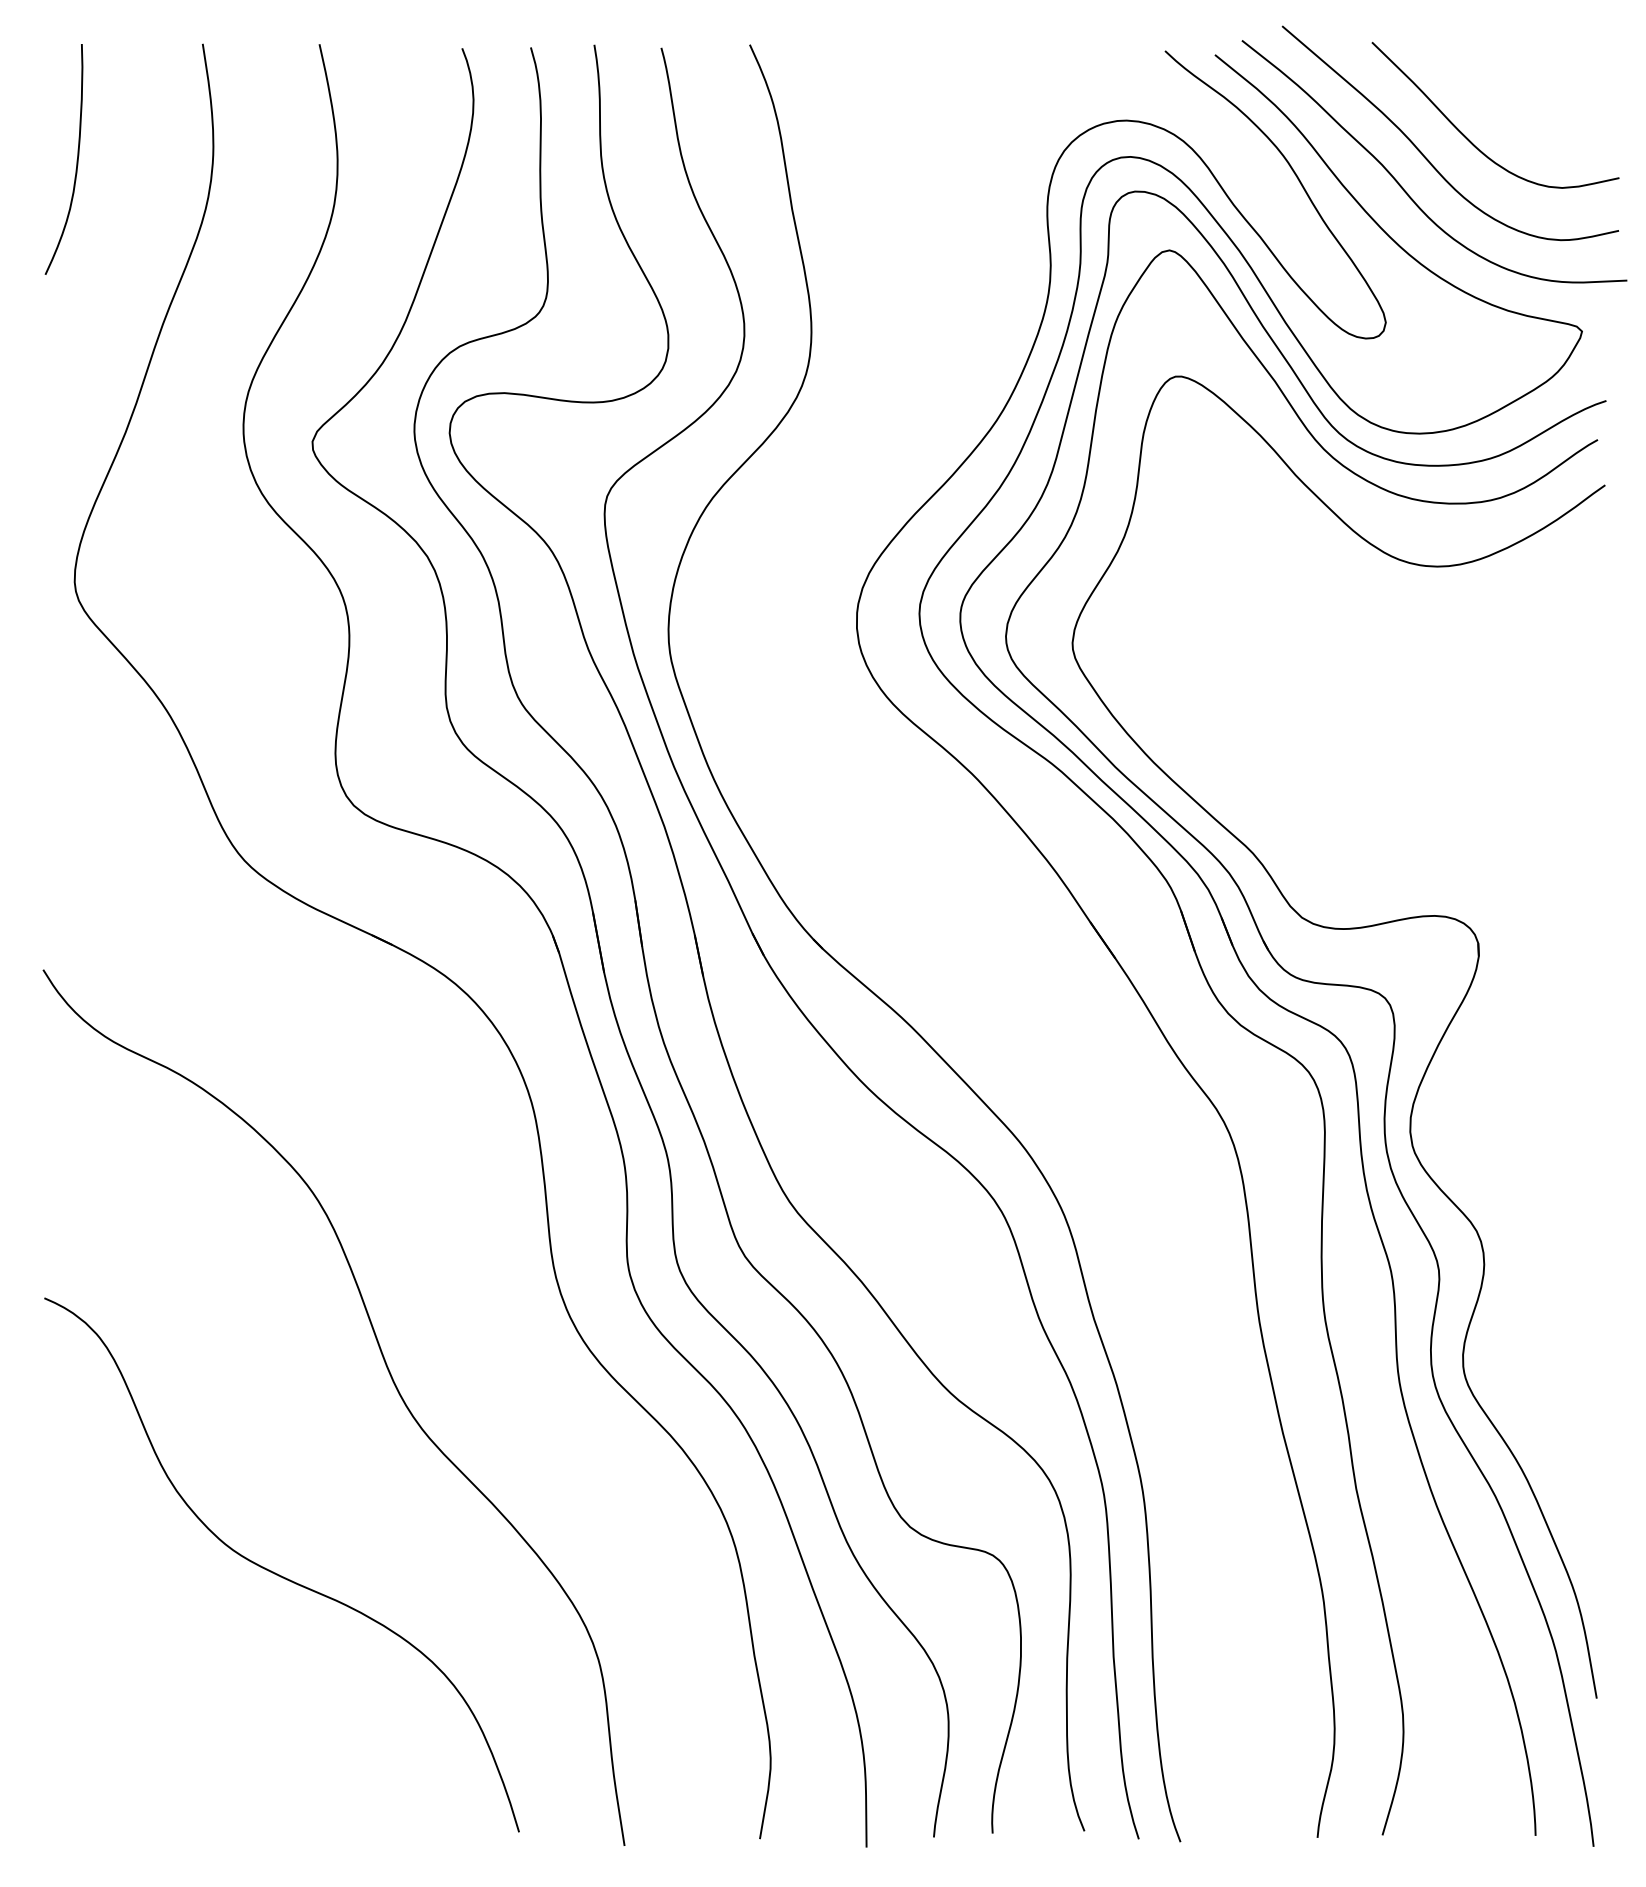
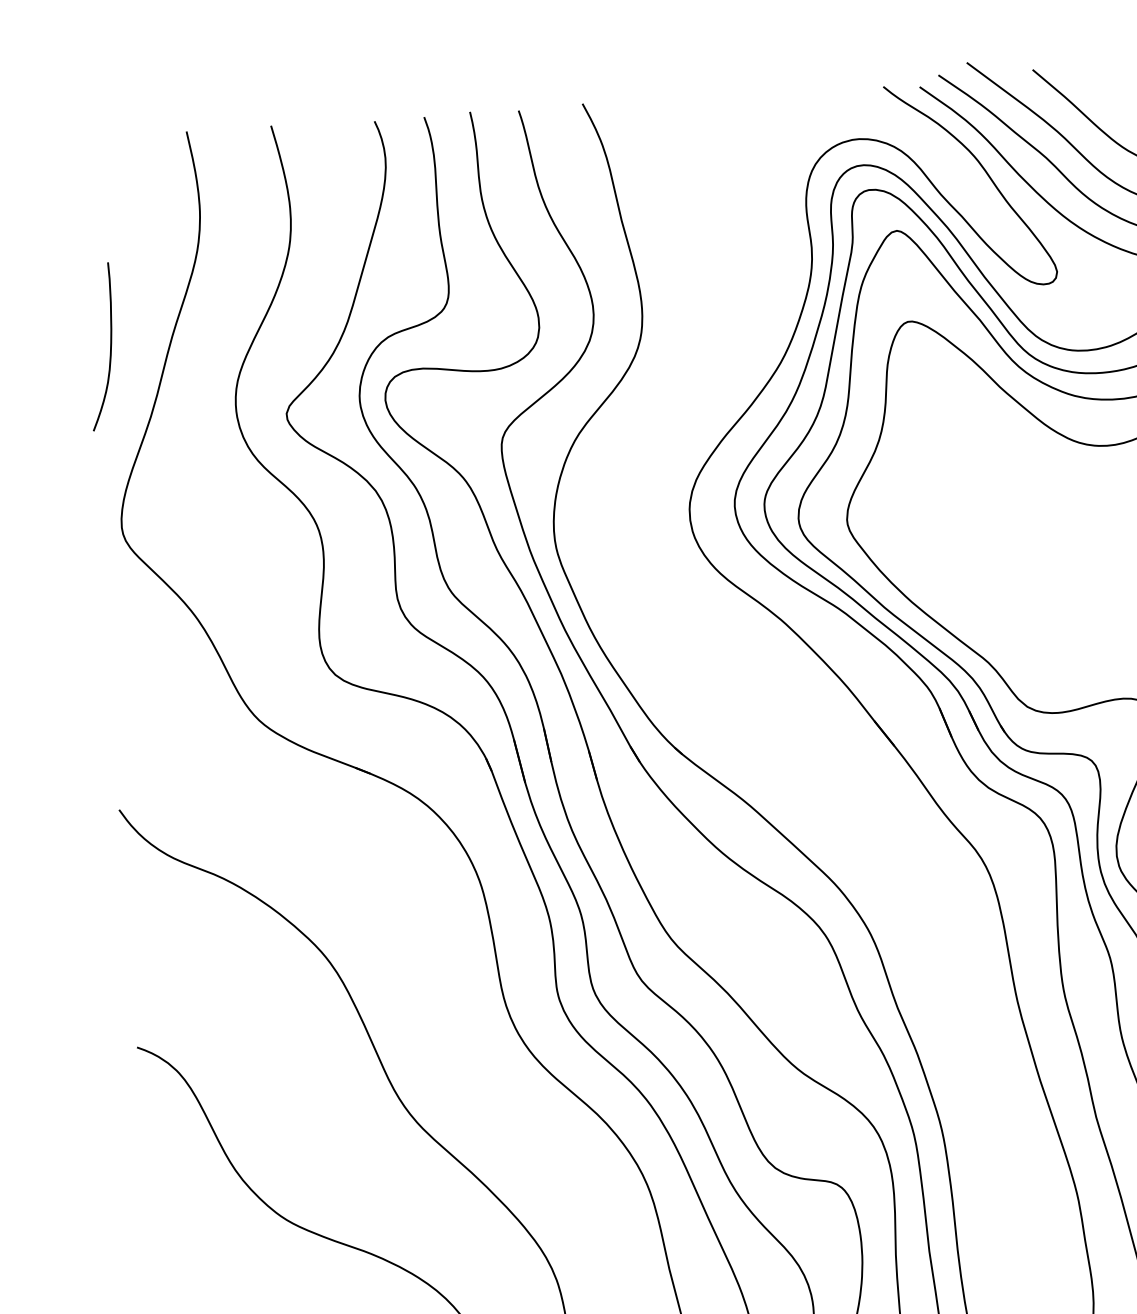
curve: (76, 159) -> (110, 346), moved

